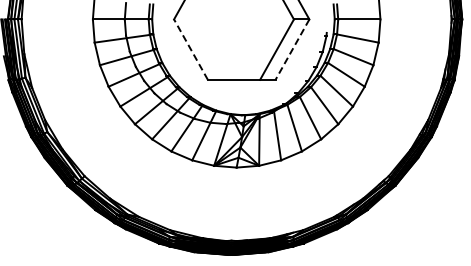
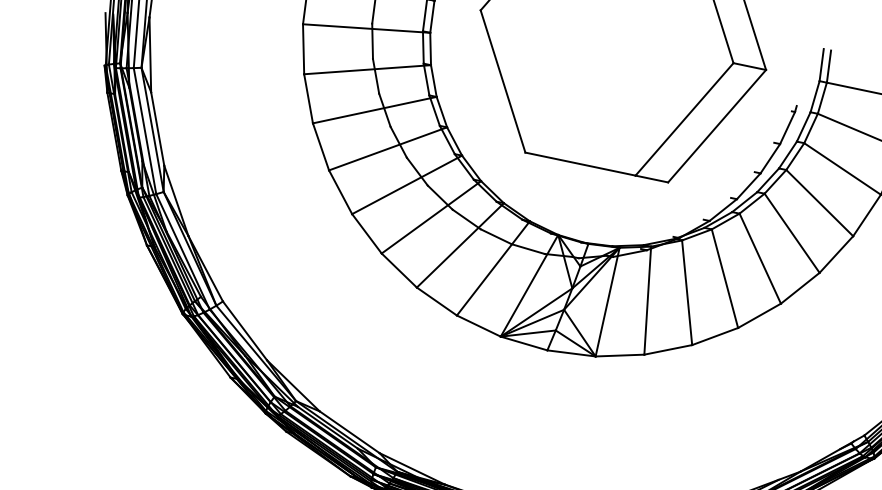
line: (190, 49) -> (502, 80), dashed -> solid
line: (292, 49) -> (717, 125), dashed -> solid

